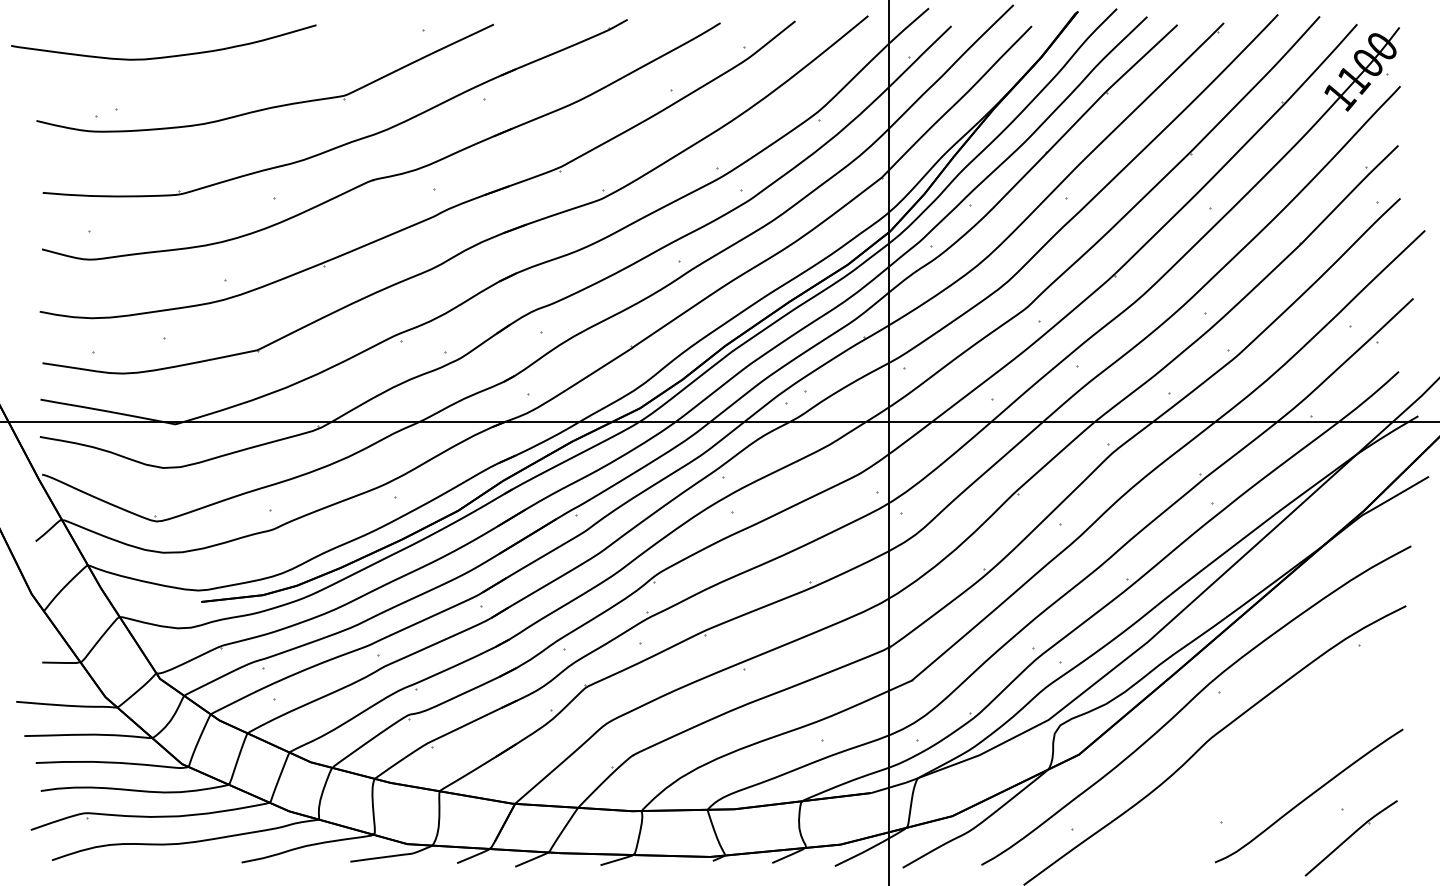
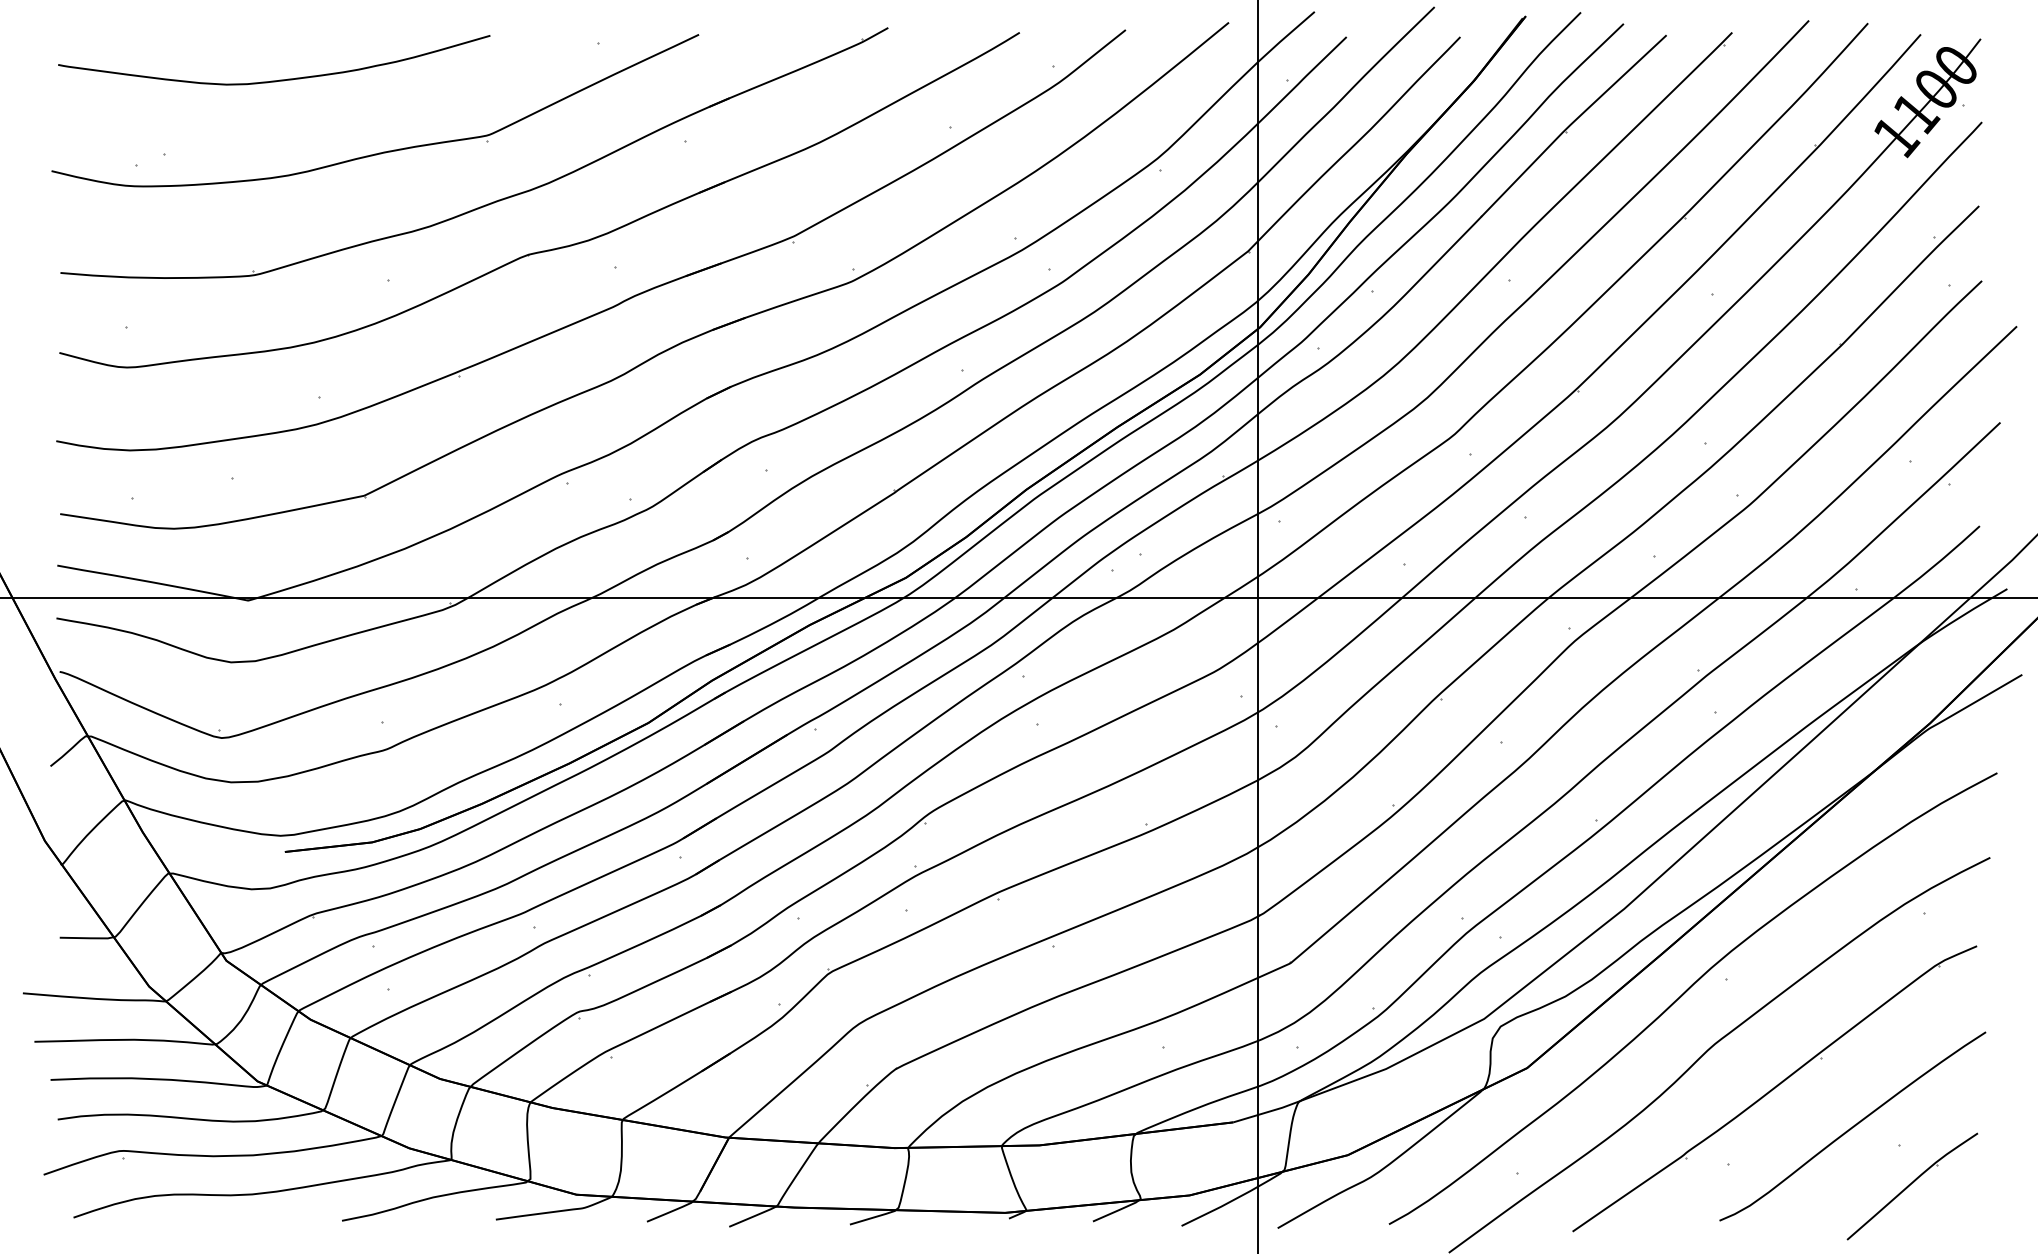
curve: (163, 56) -> (273, 79), moved
part: (1253, 768) -> (1774, 1087), added

